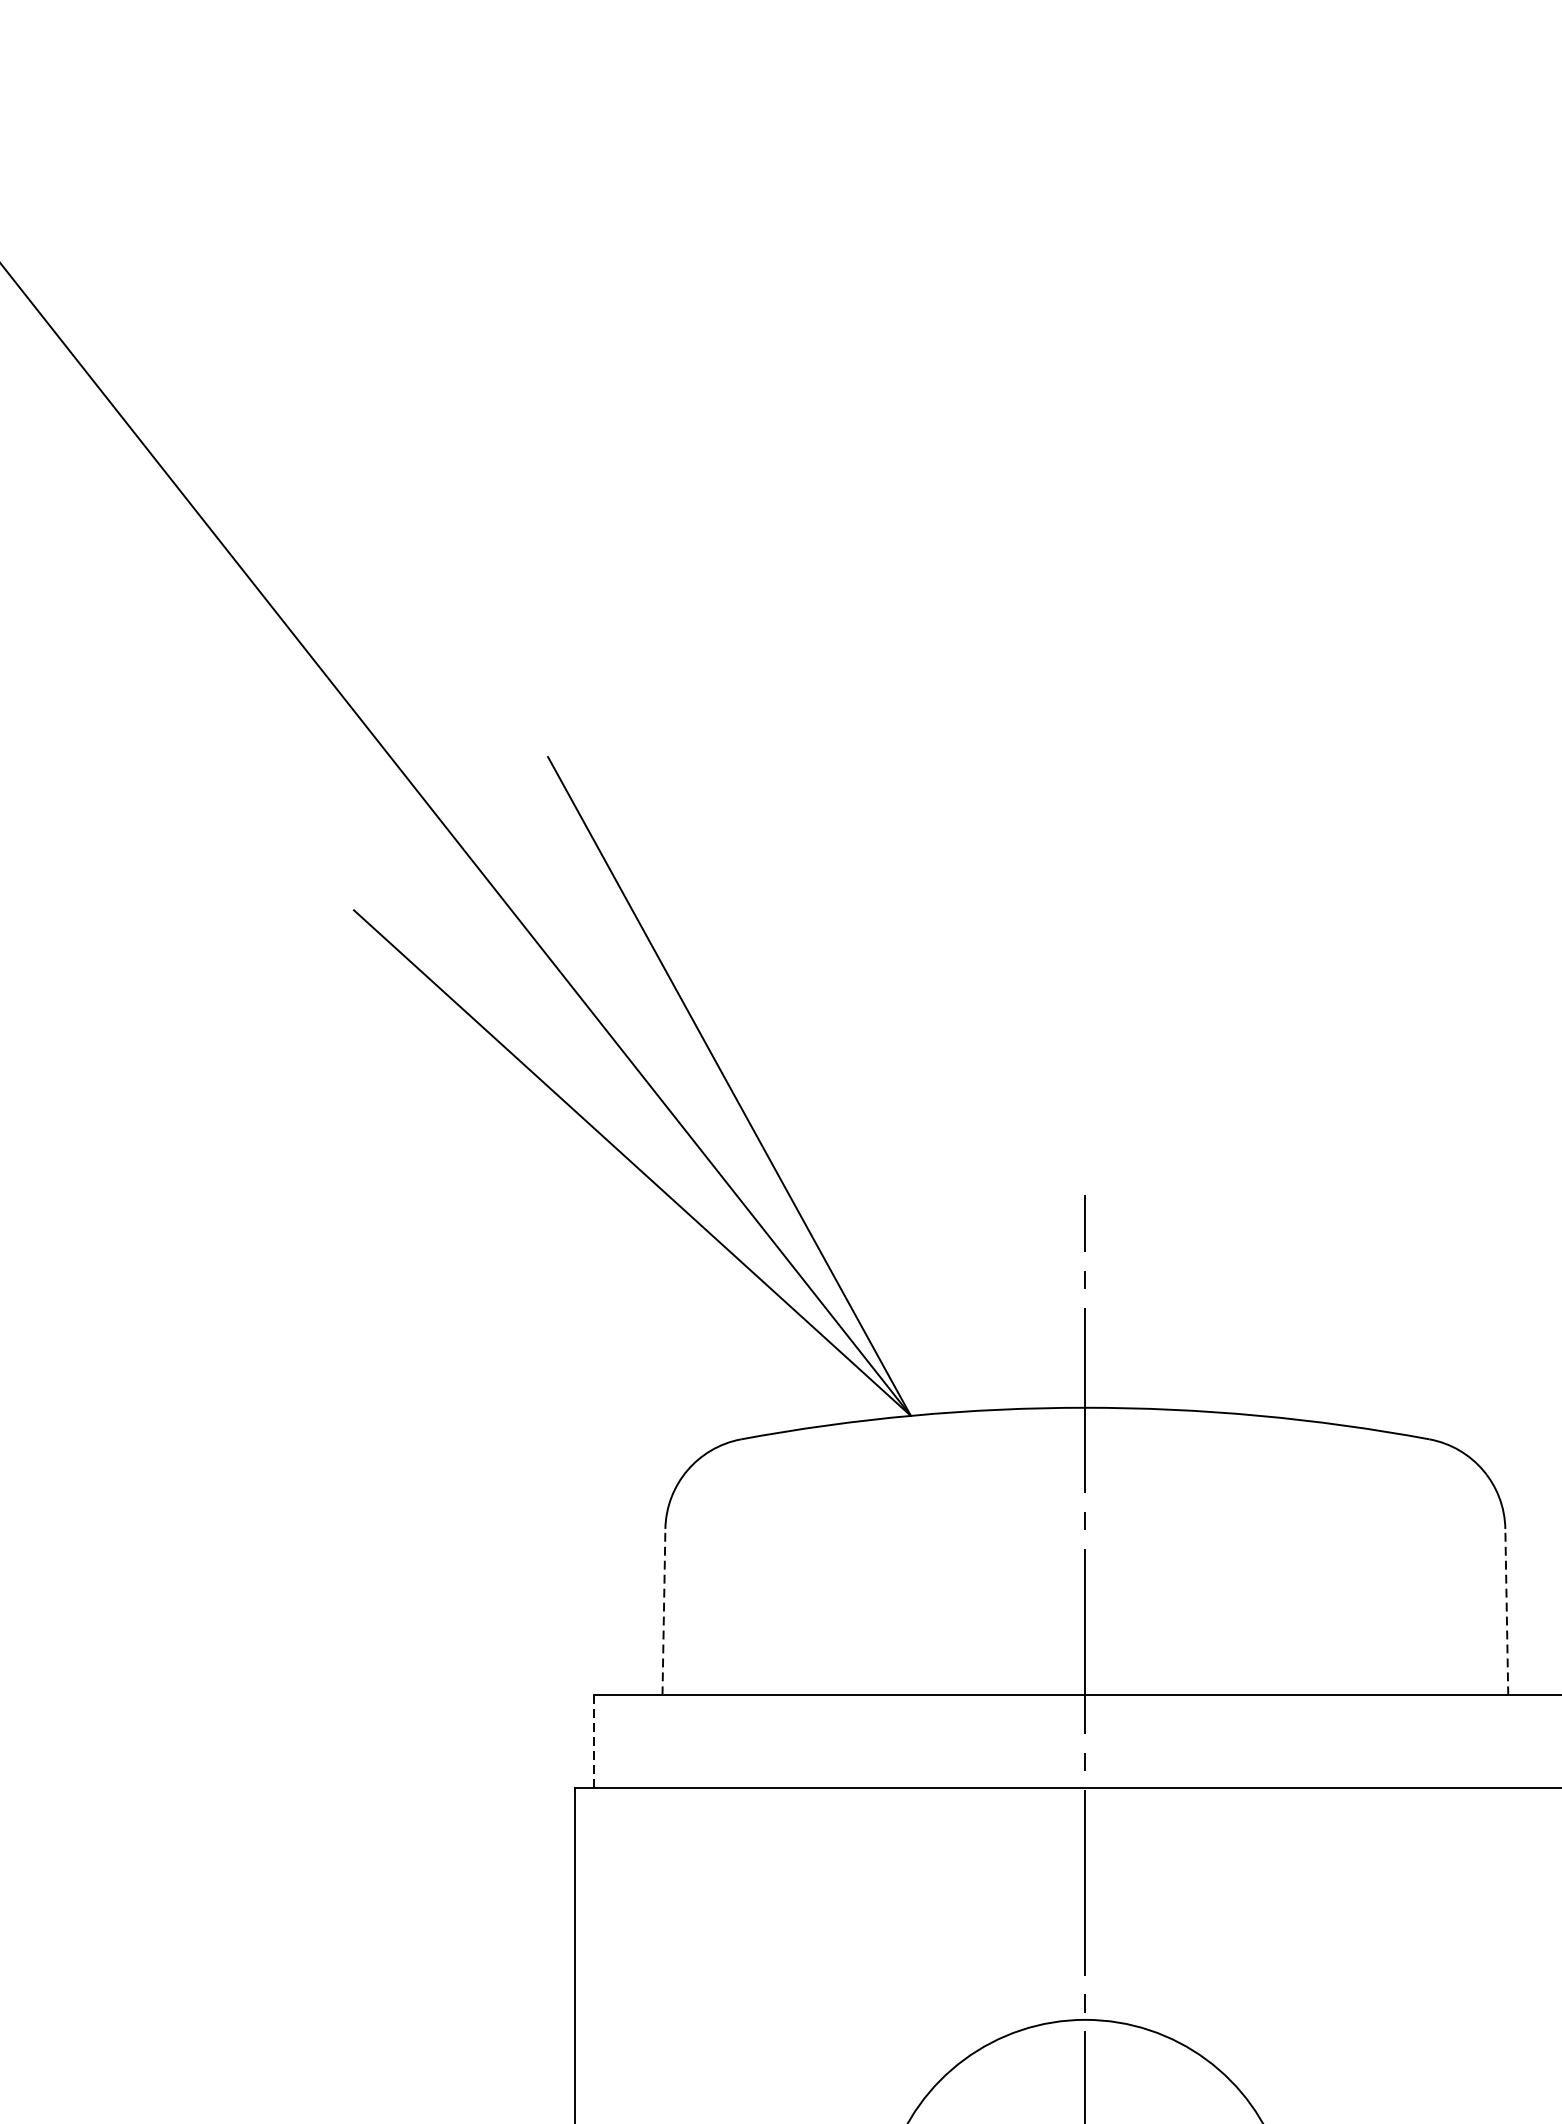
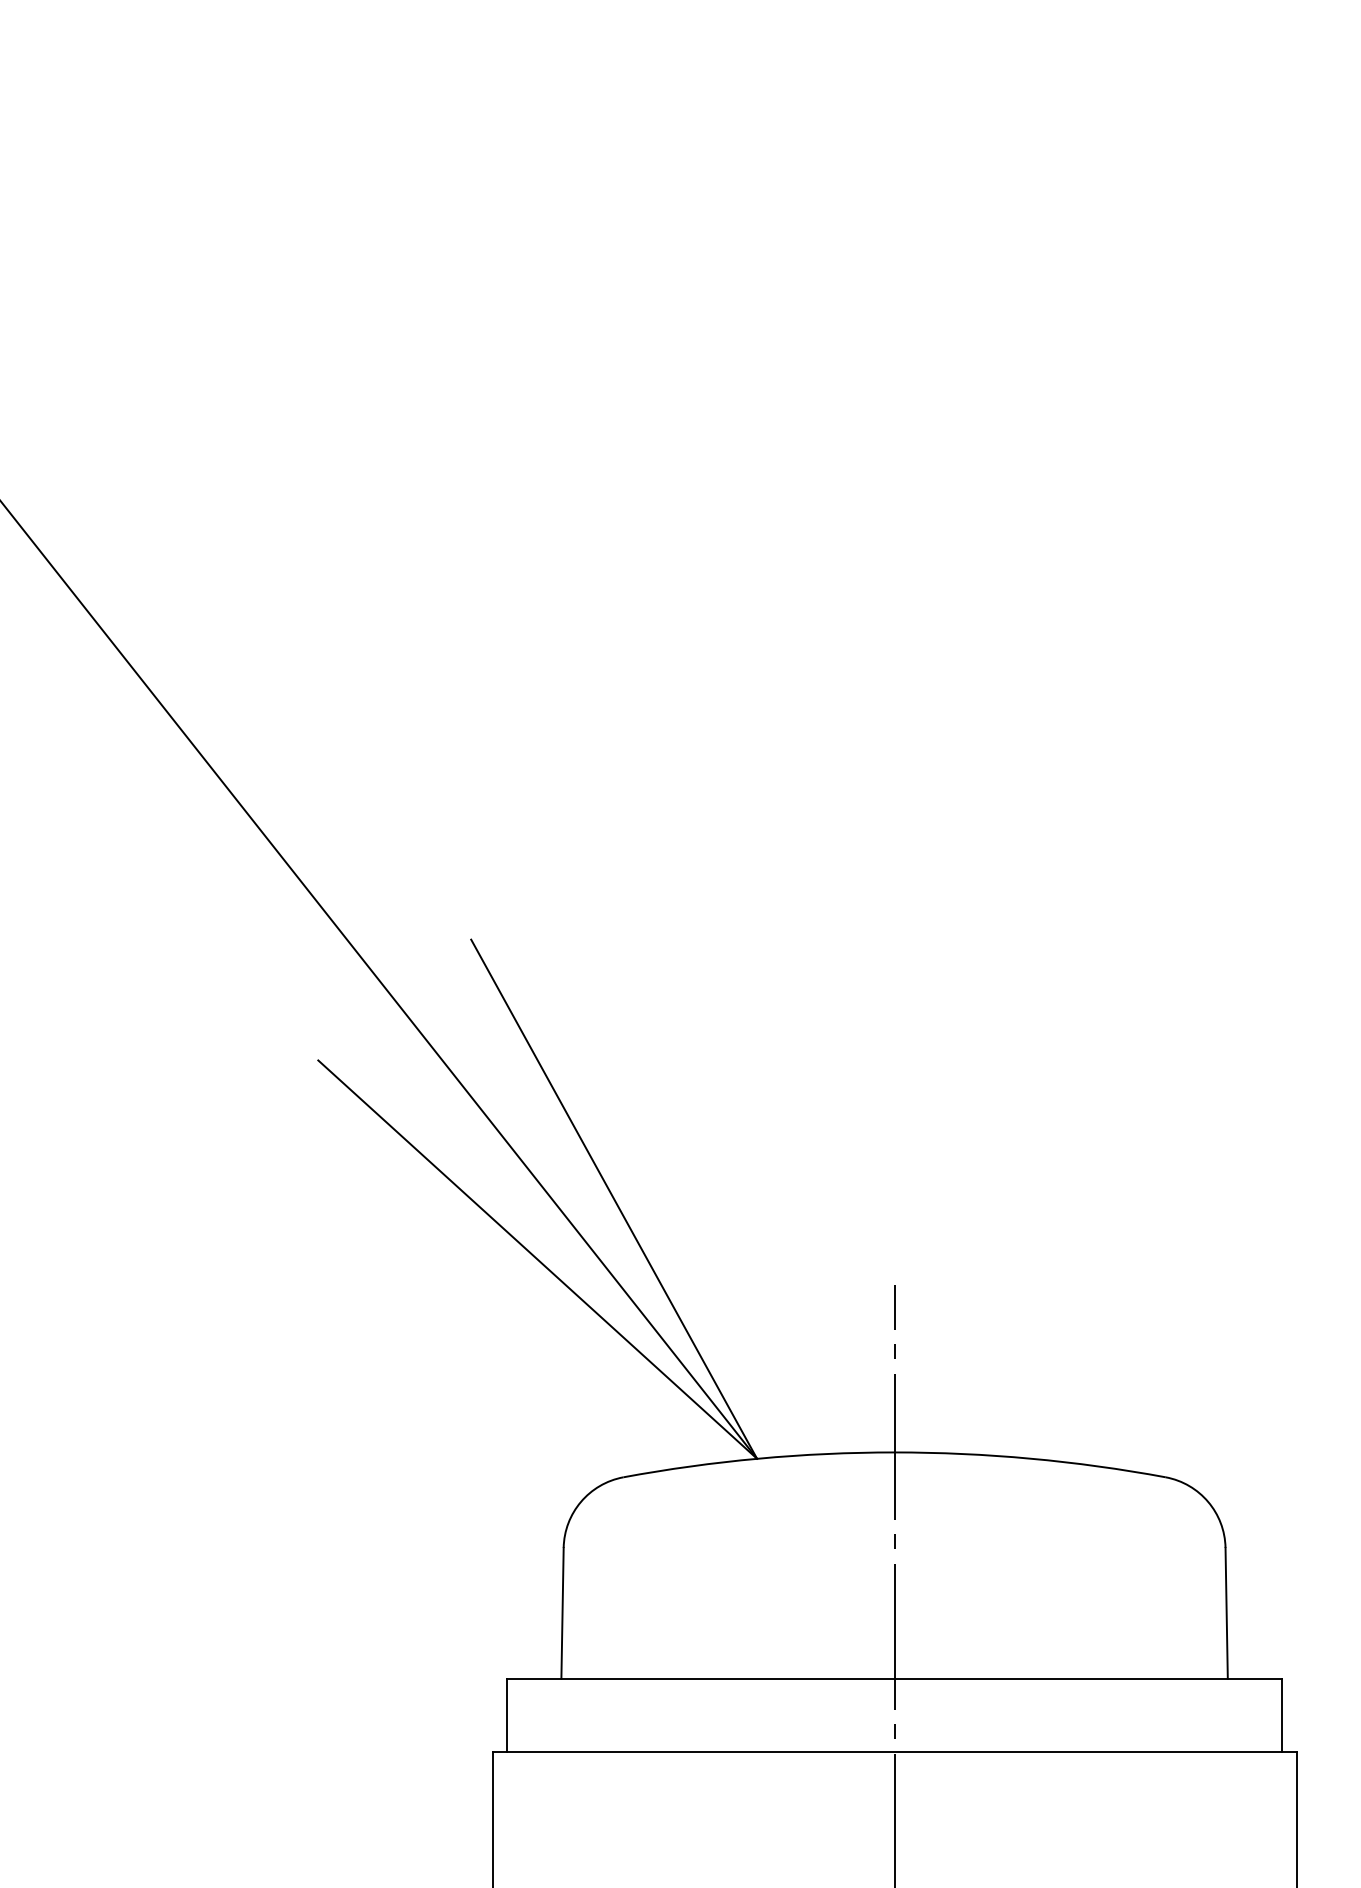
line: (663, 1612) -> (562, 1613), dashed -> solid
line: (1506, 1612) -> (1226, 1613), dashed -> solid
line: (594, 1741) -> (507, 1715), dashed -> solid

